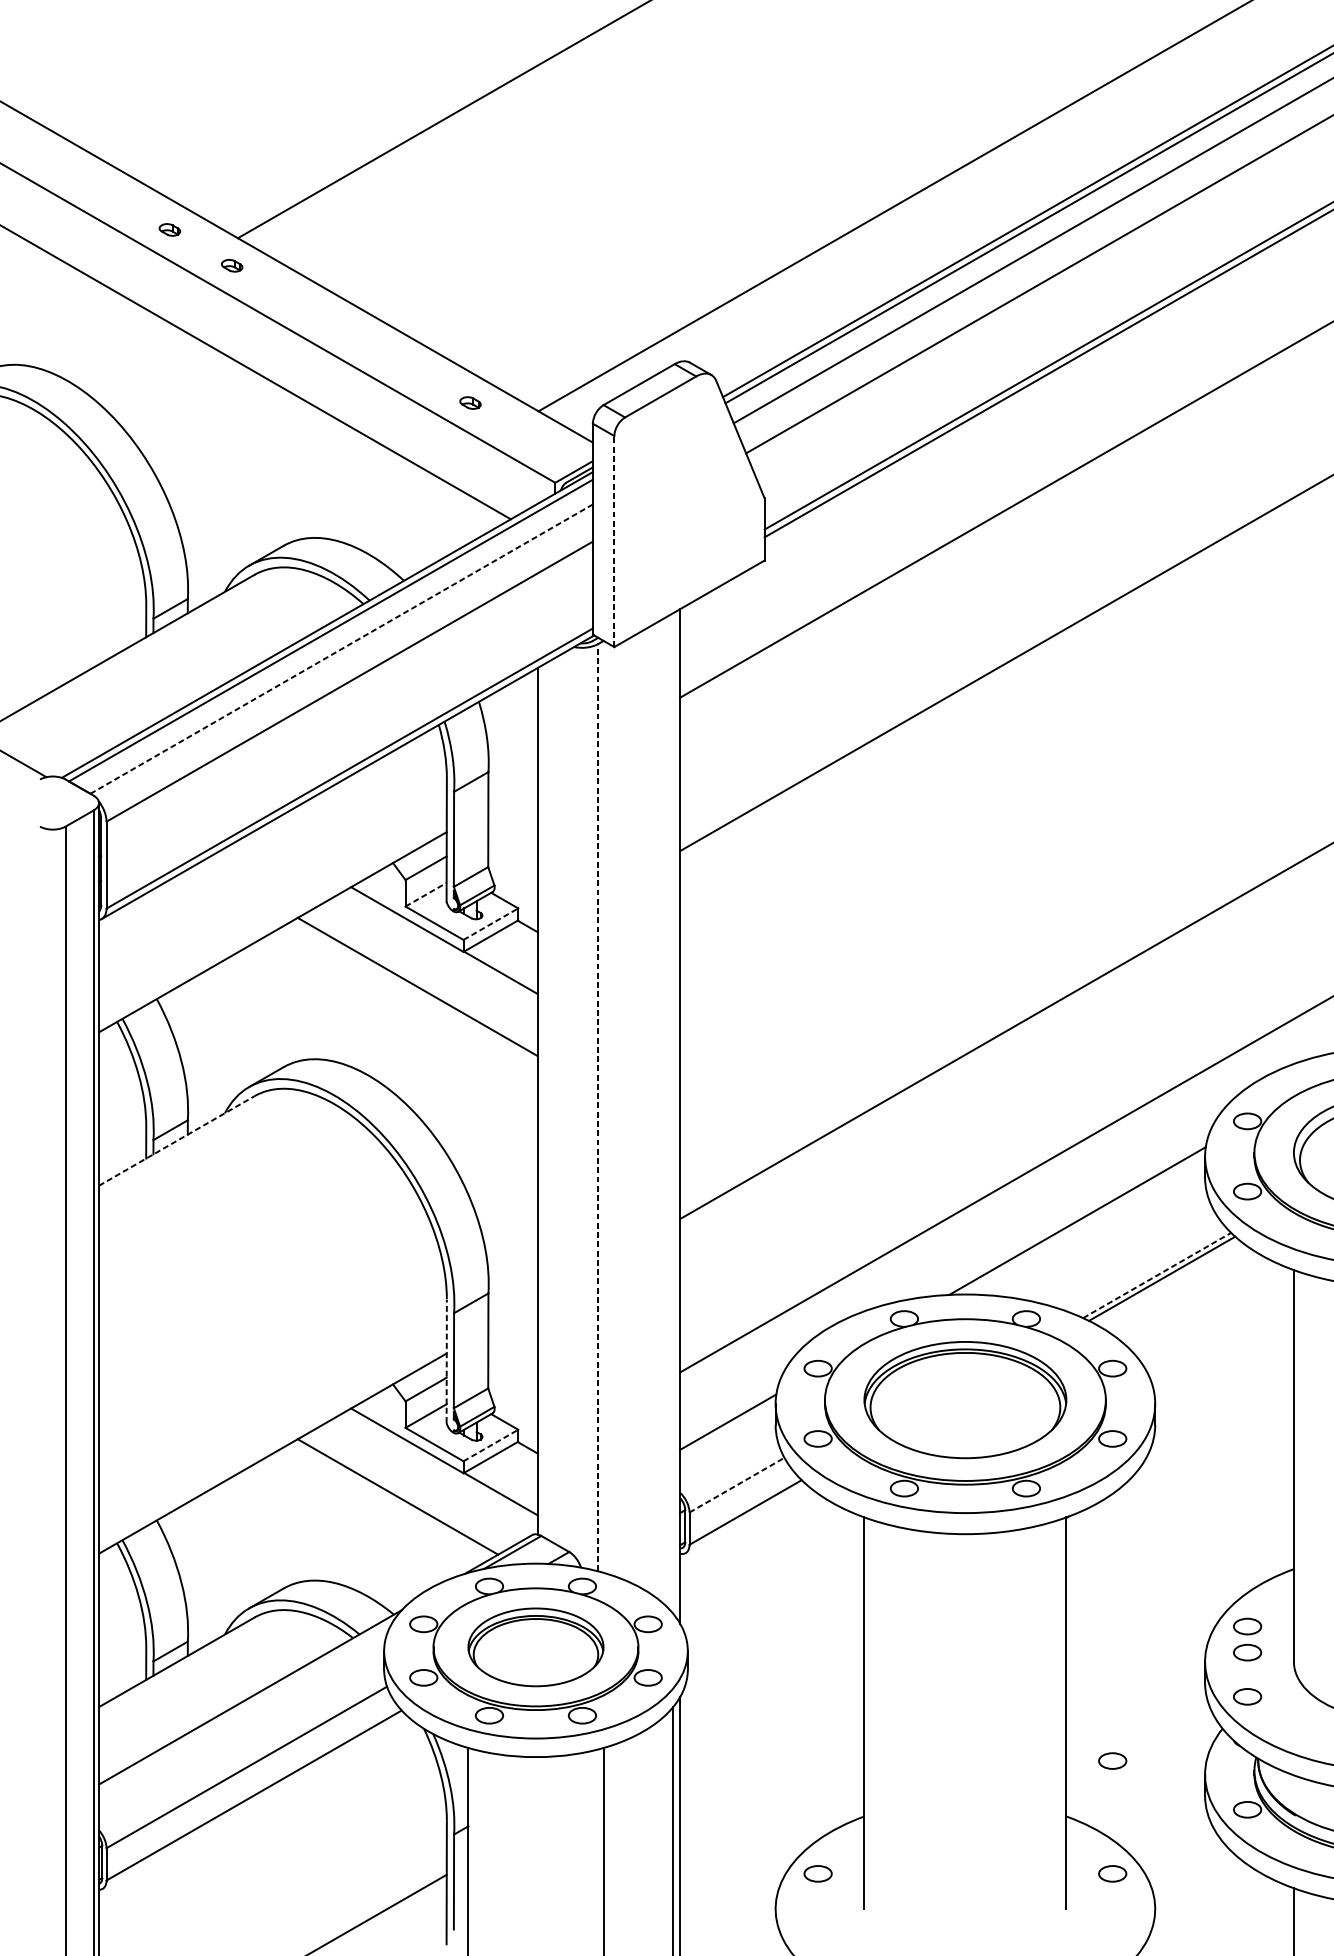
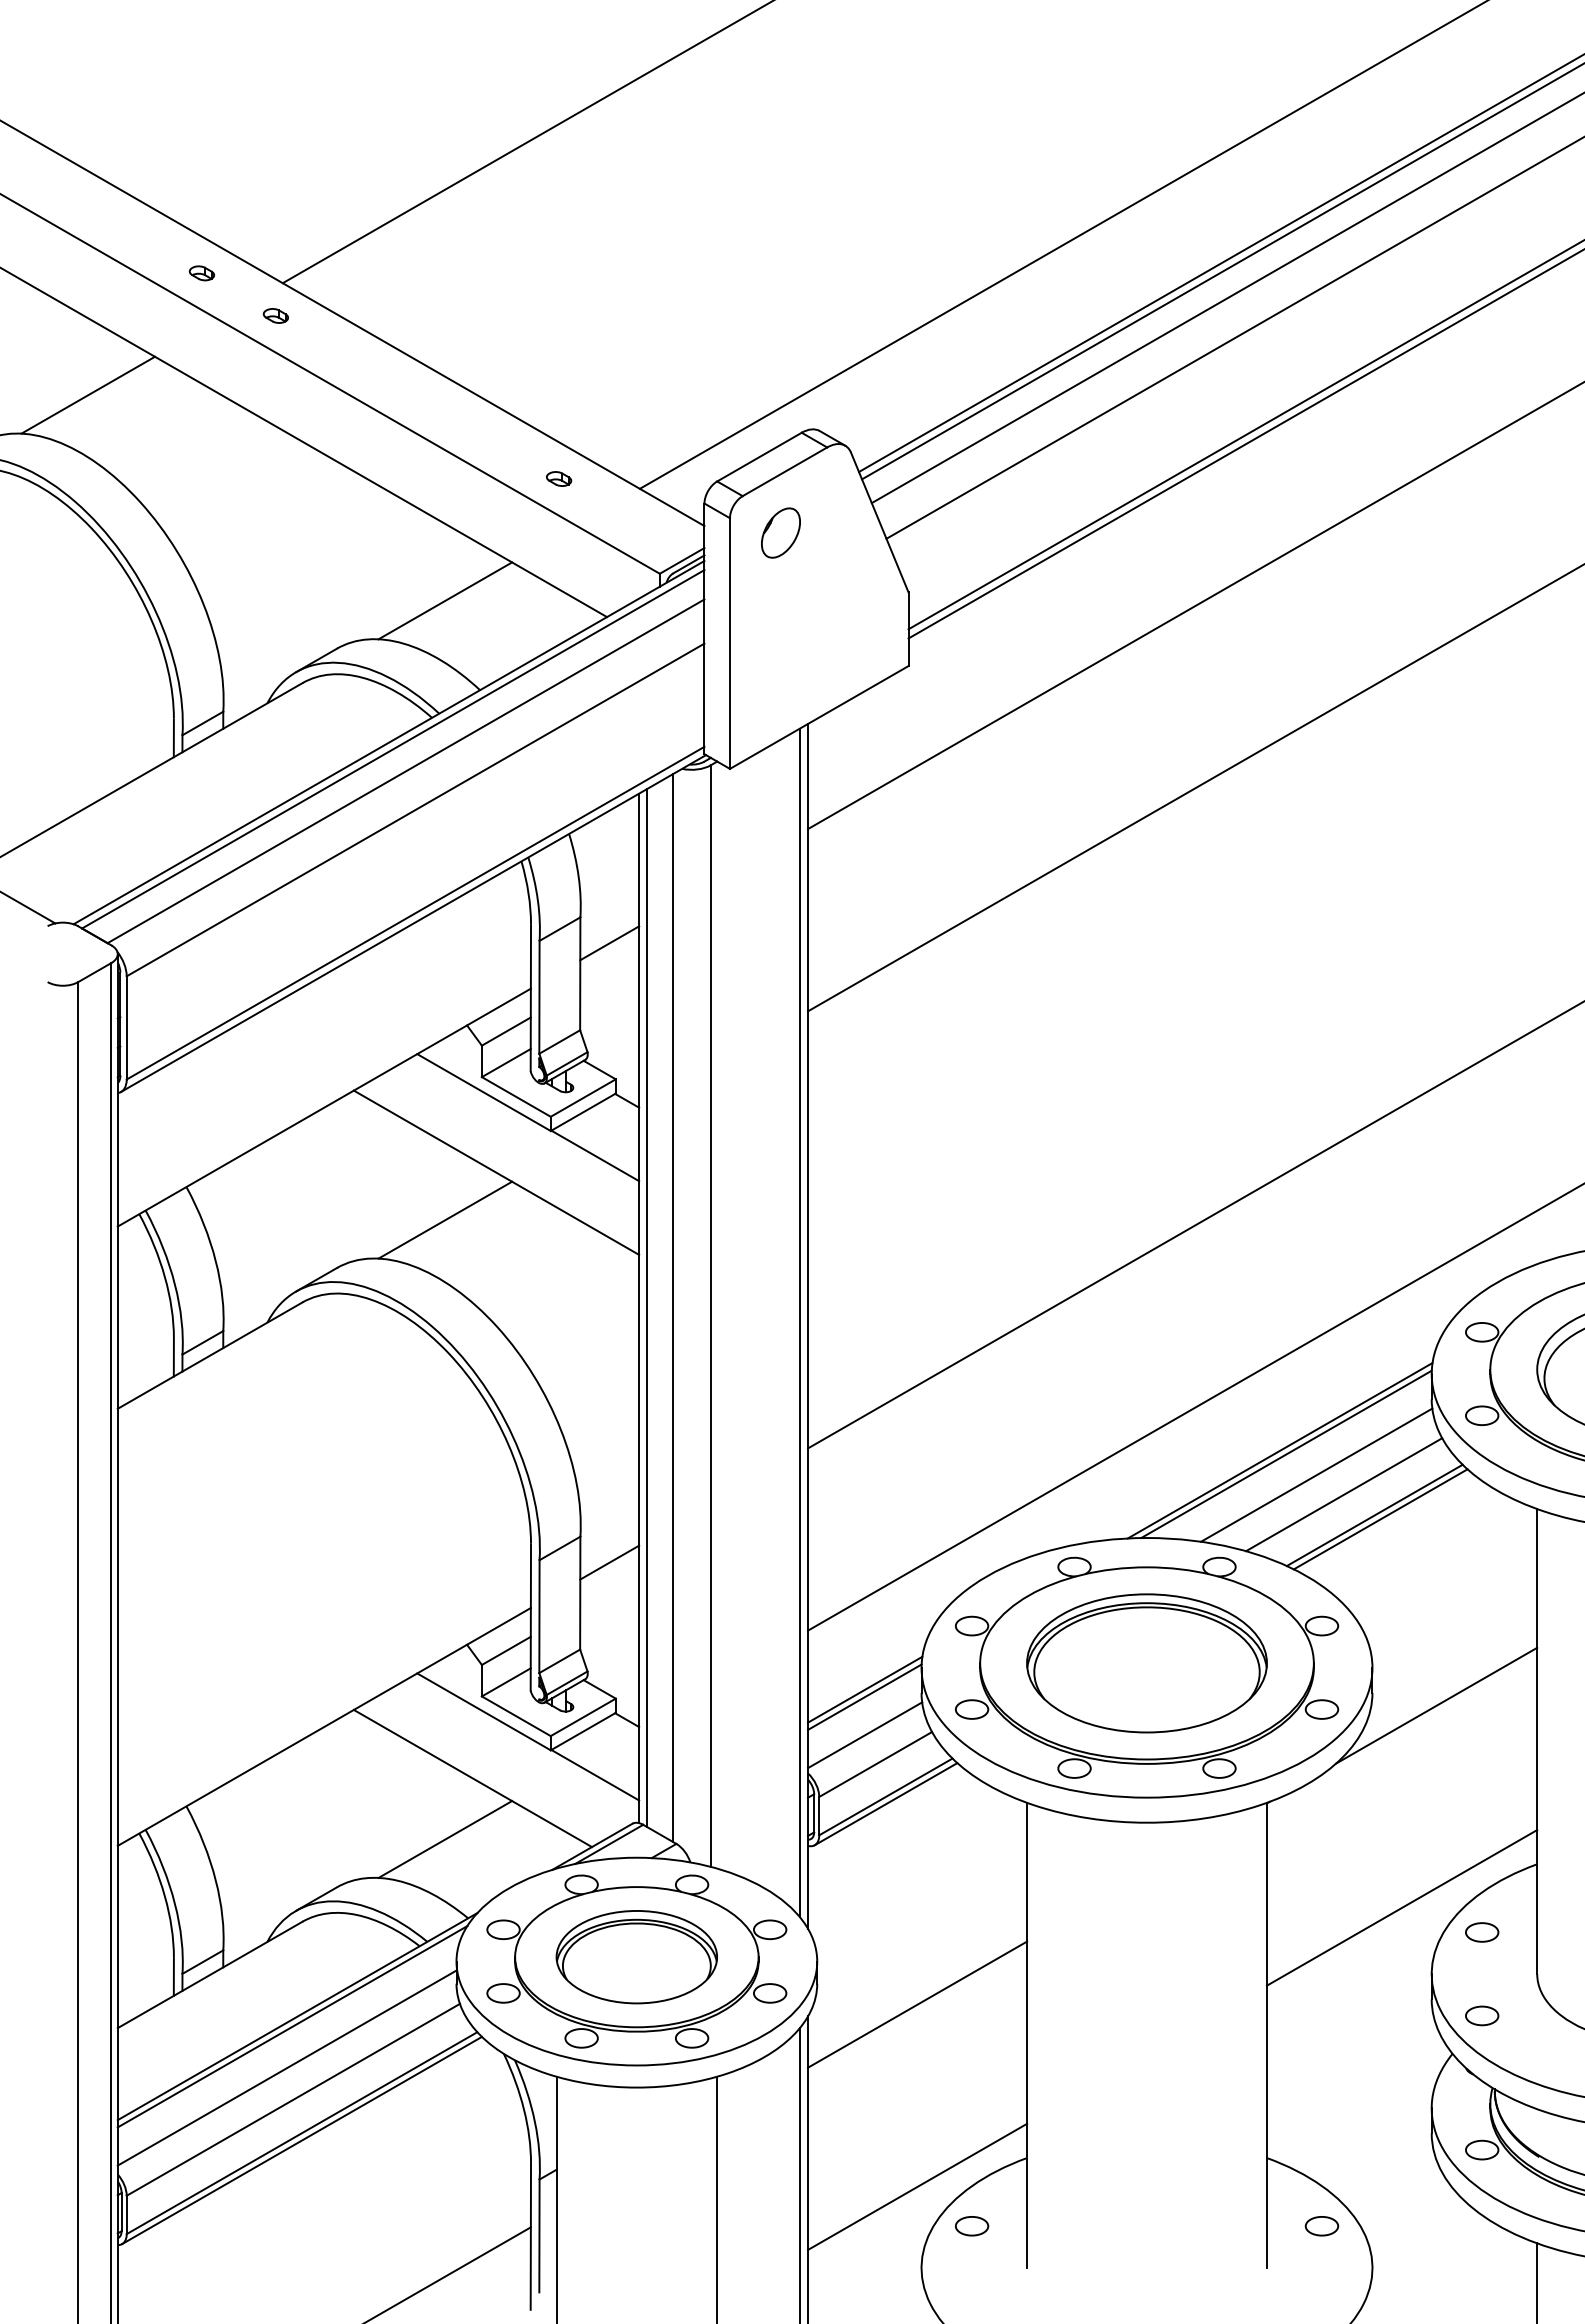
line: (74, 331) -> (88, 394), added
part: (656, 448) -> (780, 532), added
line: (374, 505) -> (445, 600), added
line: (613, 541) -> (729, 643), dashed -> solid
line: (342, 649) -> (406, 771), dashed -> solid
line: (512, 794) -> (609, 943), added
line: (426, 894) -> (506, 1062), dashed -> solid
line: (491, 924) -> (583, 1098), dashed -> solid
line: (374, 1026) -> (445, 1219), added
line: (565, 1100) -> (672, 1307), added
line: (544, 1101) -> (647, 1308), added
line: (597, 1108) -> (710, 1316), dashed -> solid
line: (673, 1113) -> (800, 1322), added
line: (177, 1140) -> (210, 1355), dashed -> solid
line: (1082, 1224) -> (1286, 1454), added
line: (1108, 1241) -> (1316, 1474), added
line: (1131, 1257) -> (1344, 1494), added
line: (1157, 1275) -> (1375, 1515), dashed -> solid
line: (512, 1315) -> (609, 1562), added
line: (446, 1360) -> (530, 1616), dashed -> solid
line: (727, 1427) -> (864, 1696), added
line: (1209, 1435) -> (1436, 1705), added
line: (491, 1445) -> (583, 1717), dashed -> solid
line: (728, 1460) -> (865, 1735), added
line: (737, 1485) -> (876, 1764), dashed -> solid
line: (745, 1518) -> (885, 1804), added
line: (374, 1548) -> (445, 1839), added
line: (1179, 1605) -> (1401, 1907), added
part: (1247, 1652) -> (1482, 1963), removed
line: (772, 1687) -> (917, 2004), added
line: (246, 1705) -> (292, 2026), added
line: (241, 1740) -> (286, 2067), added
part: (1112, 1761) -> (1321, 2092), removed
line: (253, 1801) -> (301, 2140), added
line: (772, 1840) -> (917, 2186), added

